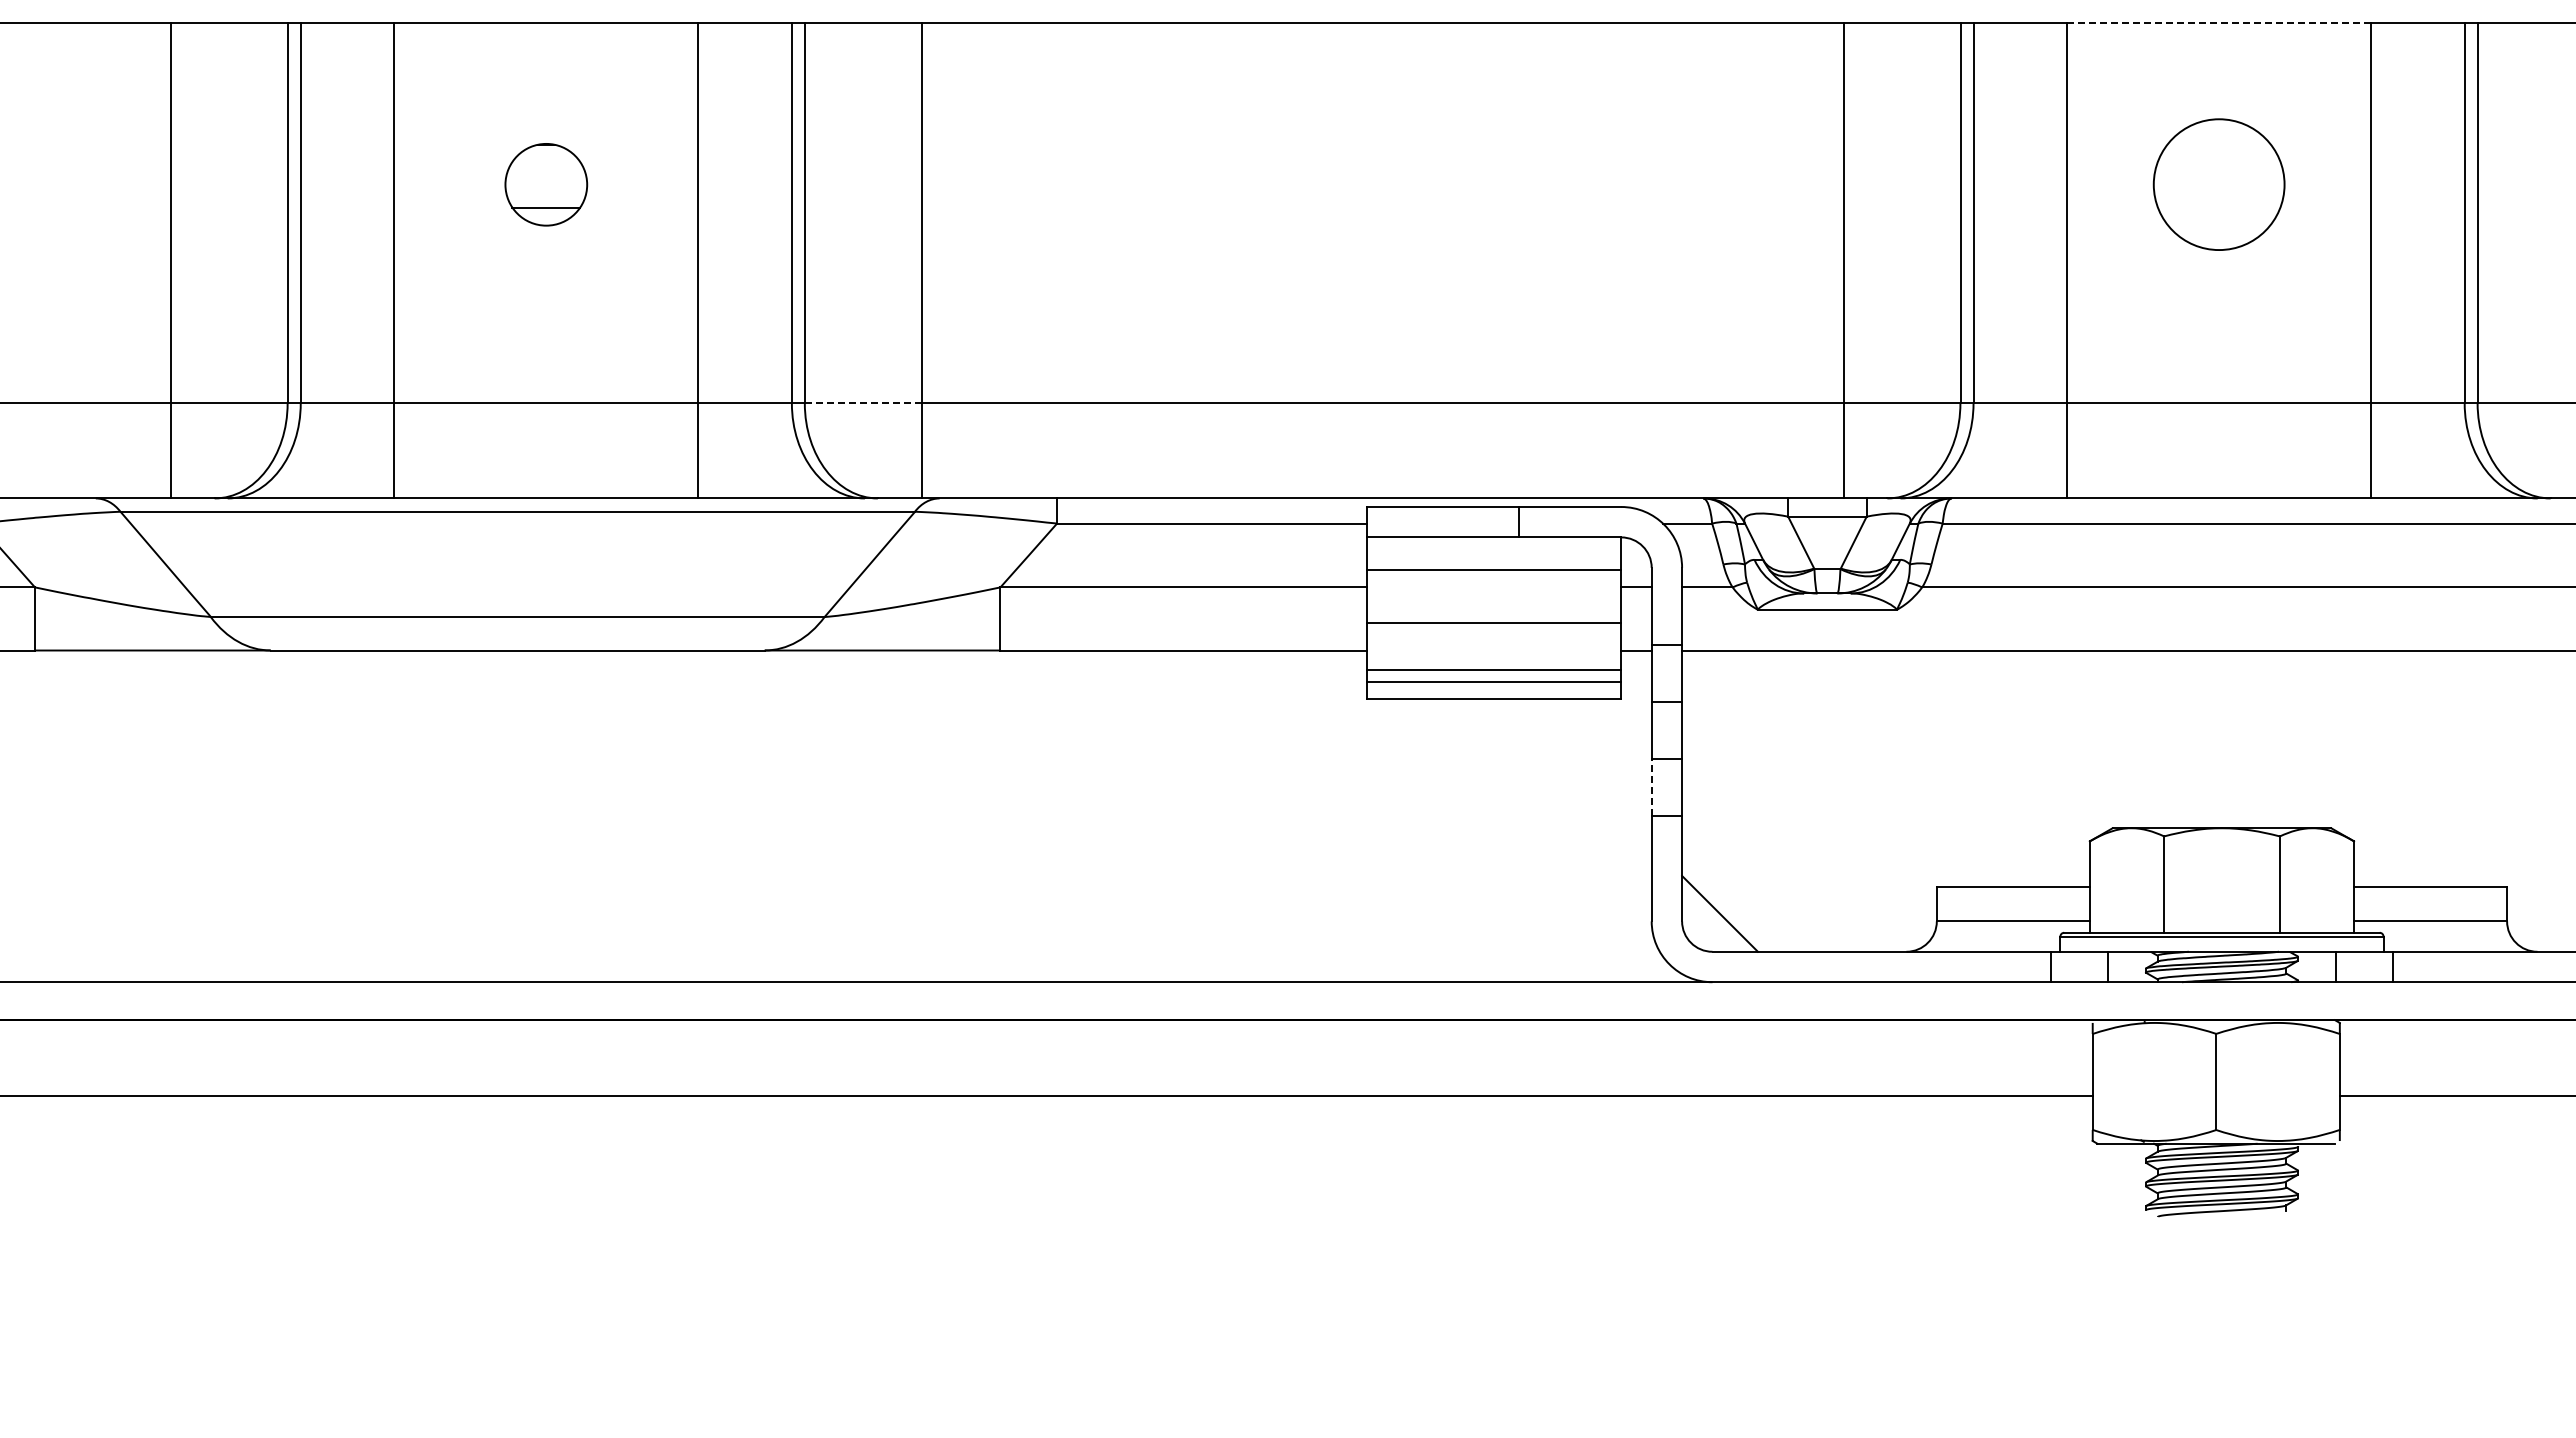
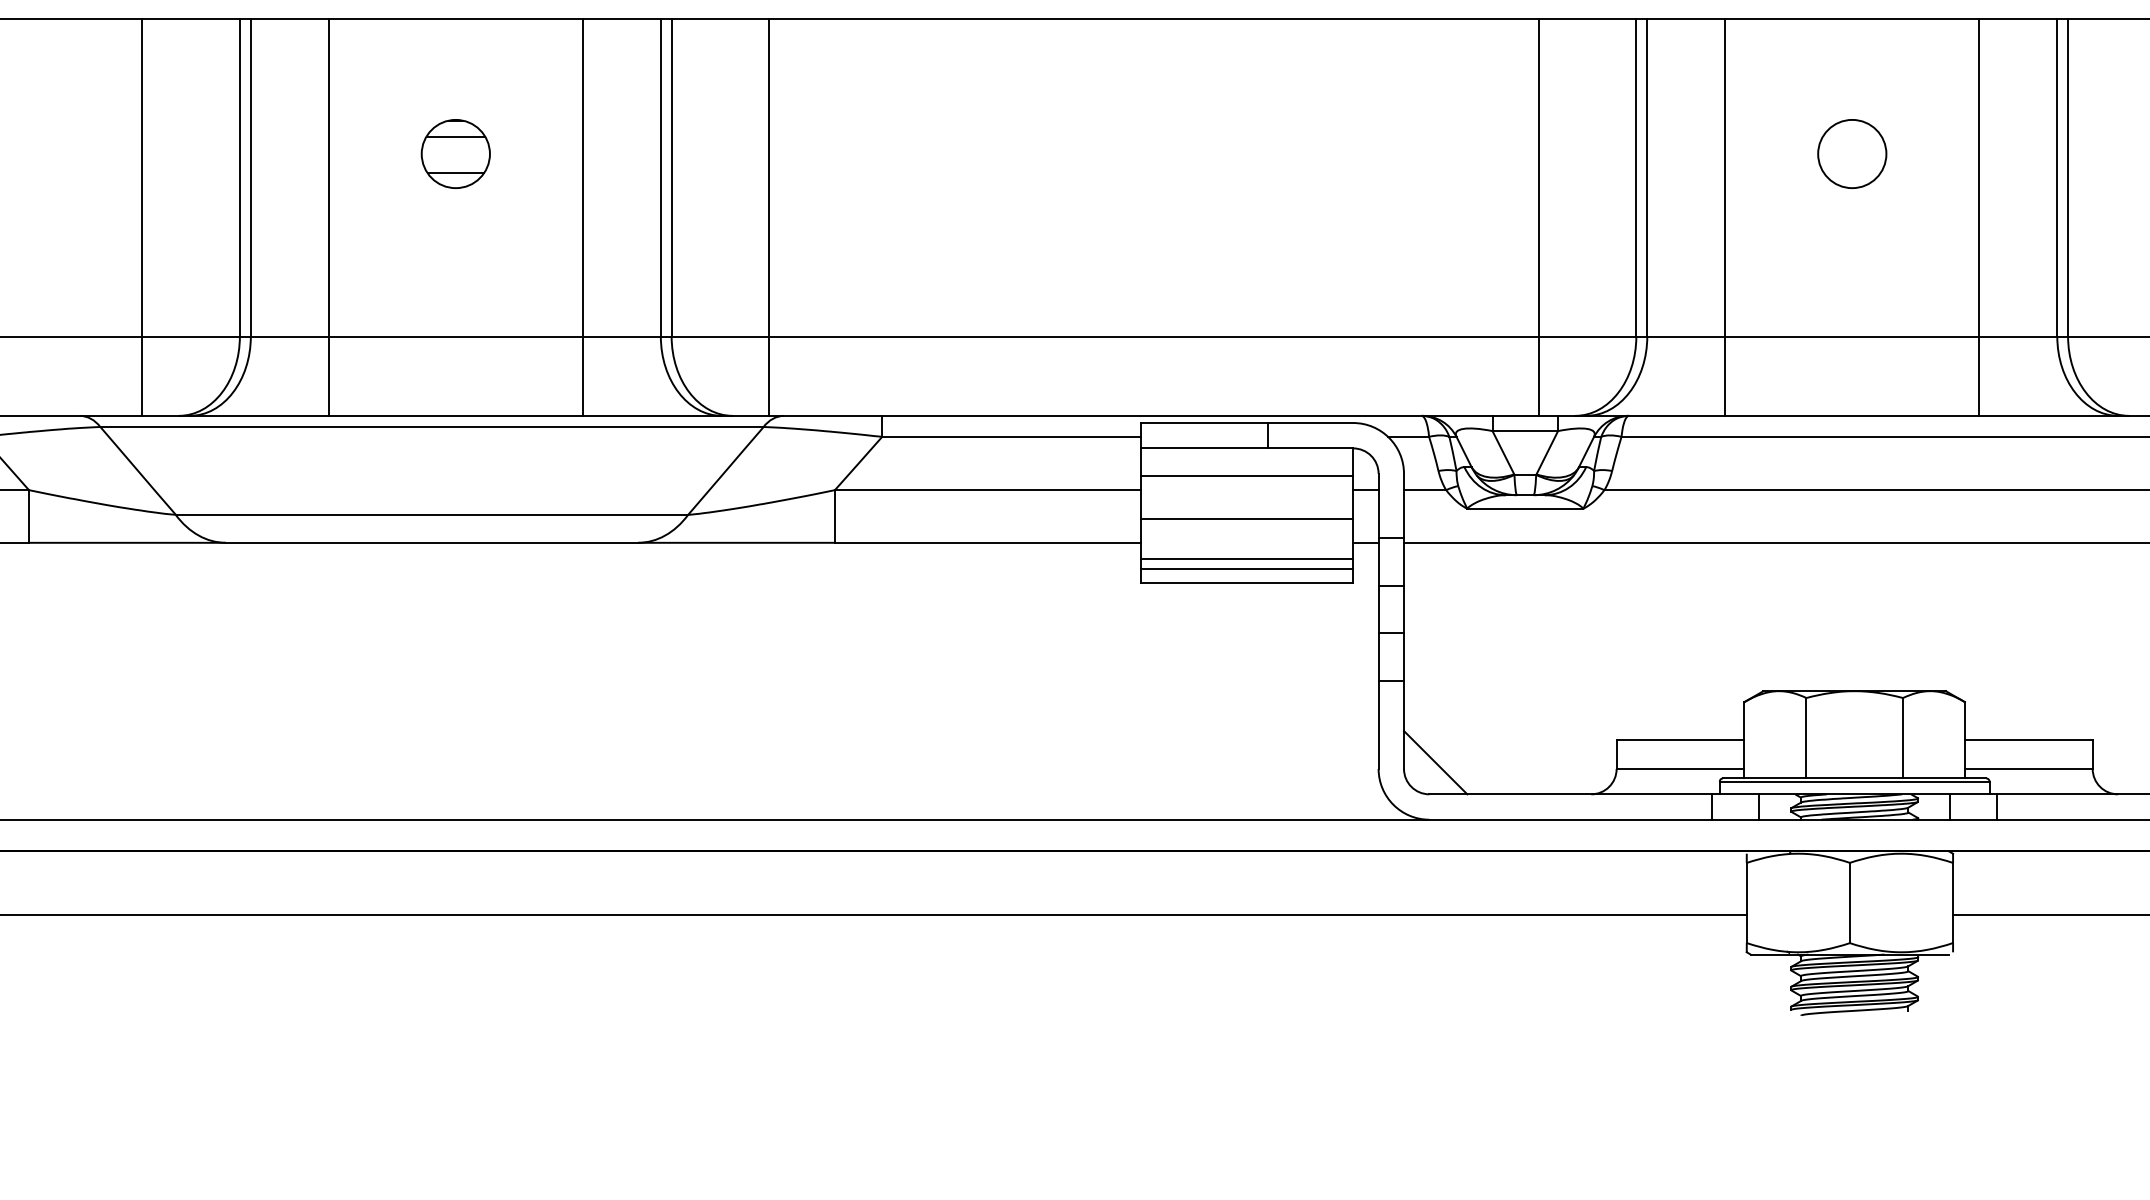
line: (2219, 23) -> (1852, 19), dashed -> solid
line: (546, 163) -> (455, 136), added
circle: (2218, 184) -> (1851, 153), size x0.62
line: (863, 403) -> (720, 336), dashed -> solid
line: (1651, 786) -> (1378, 656), dashed -> solid

